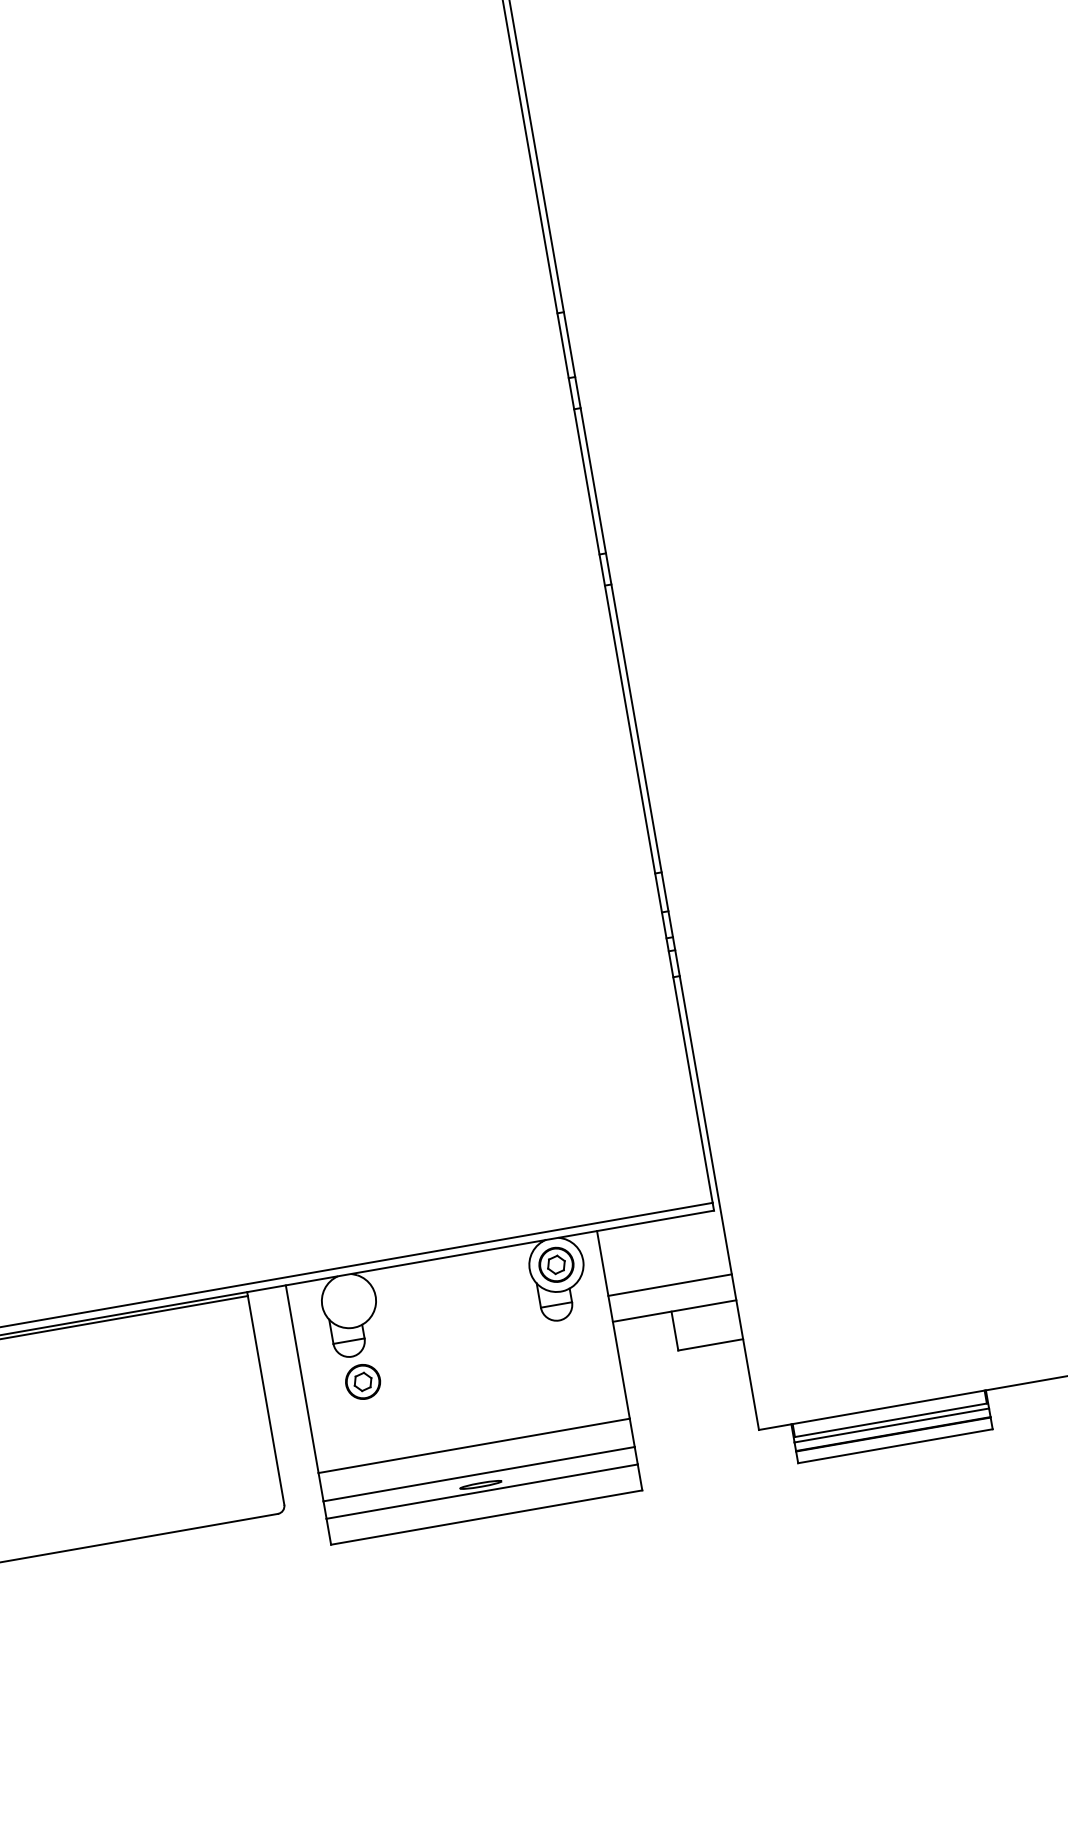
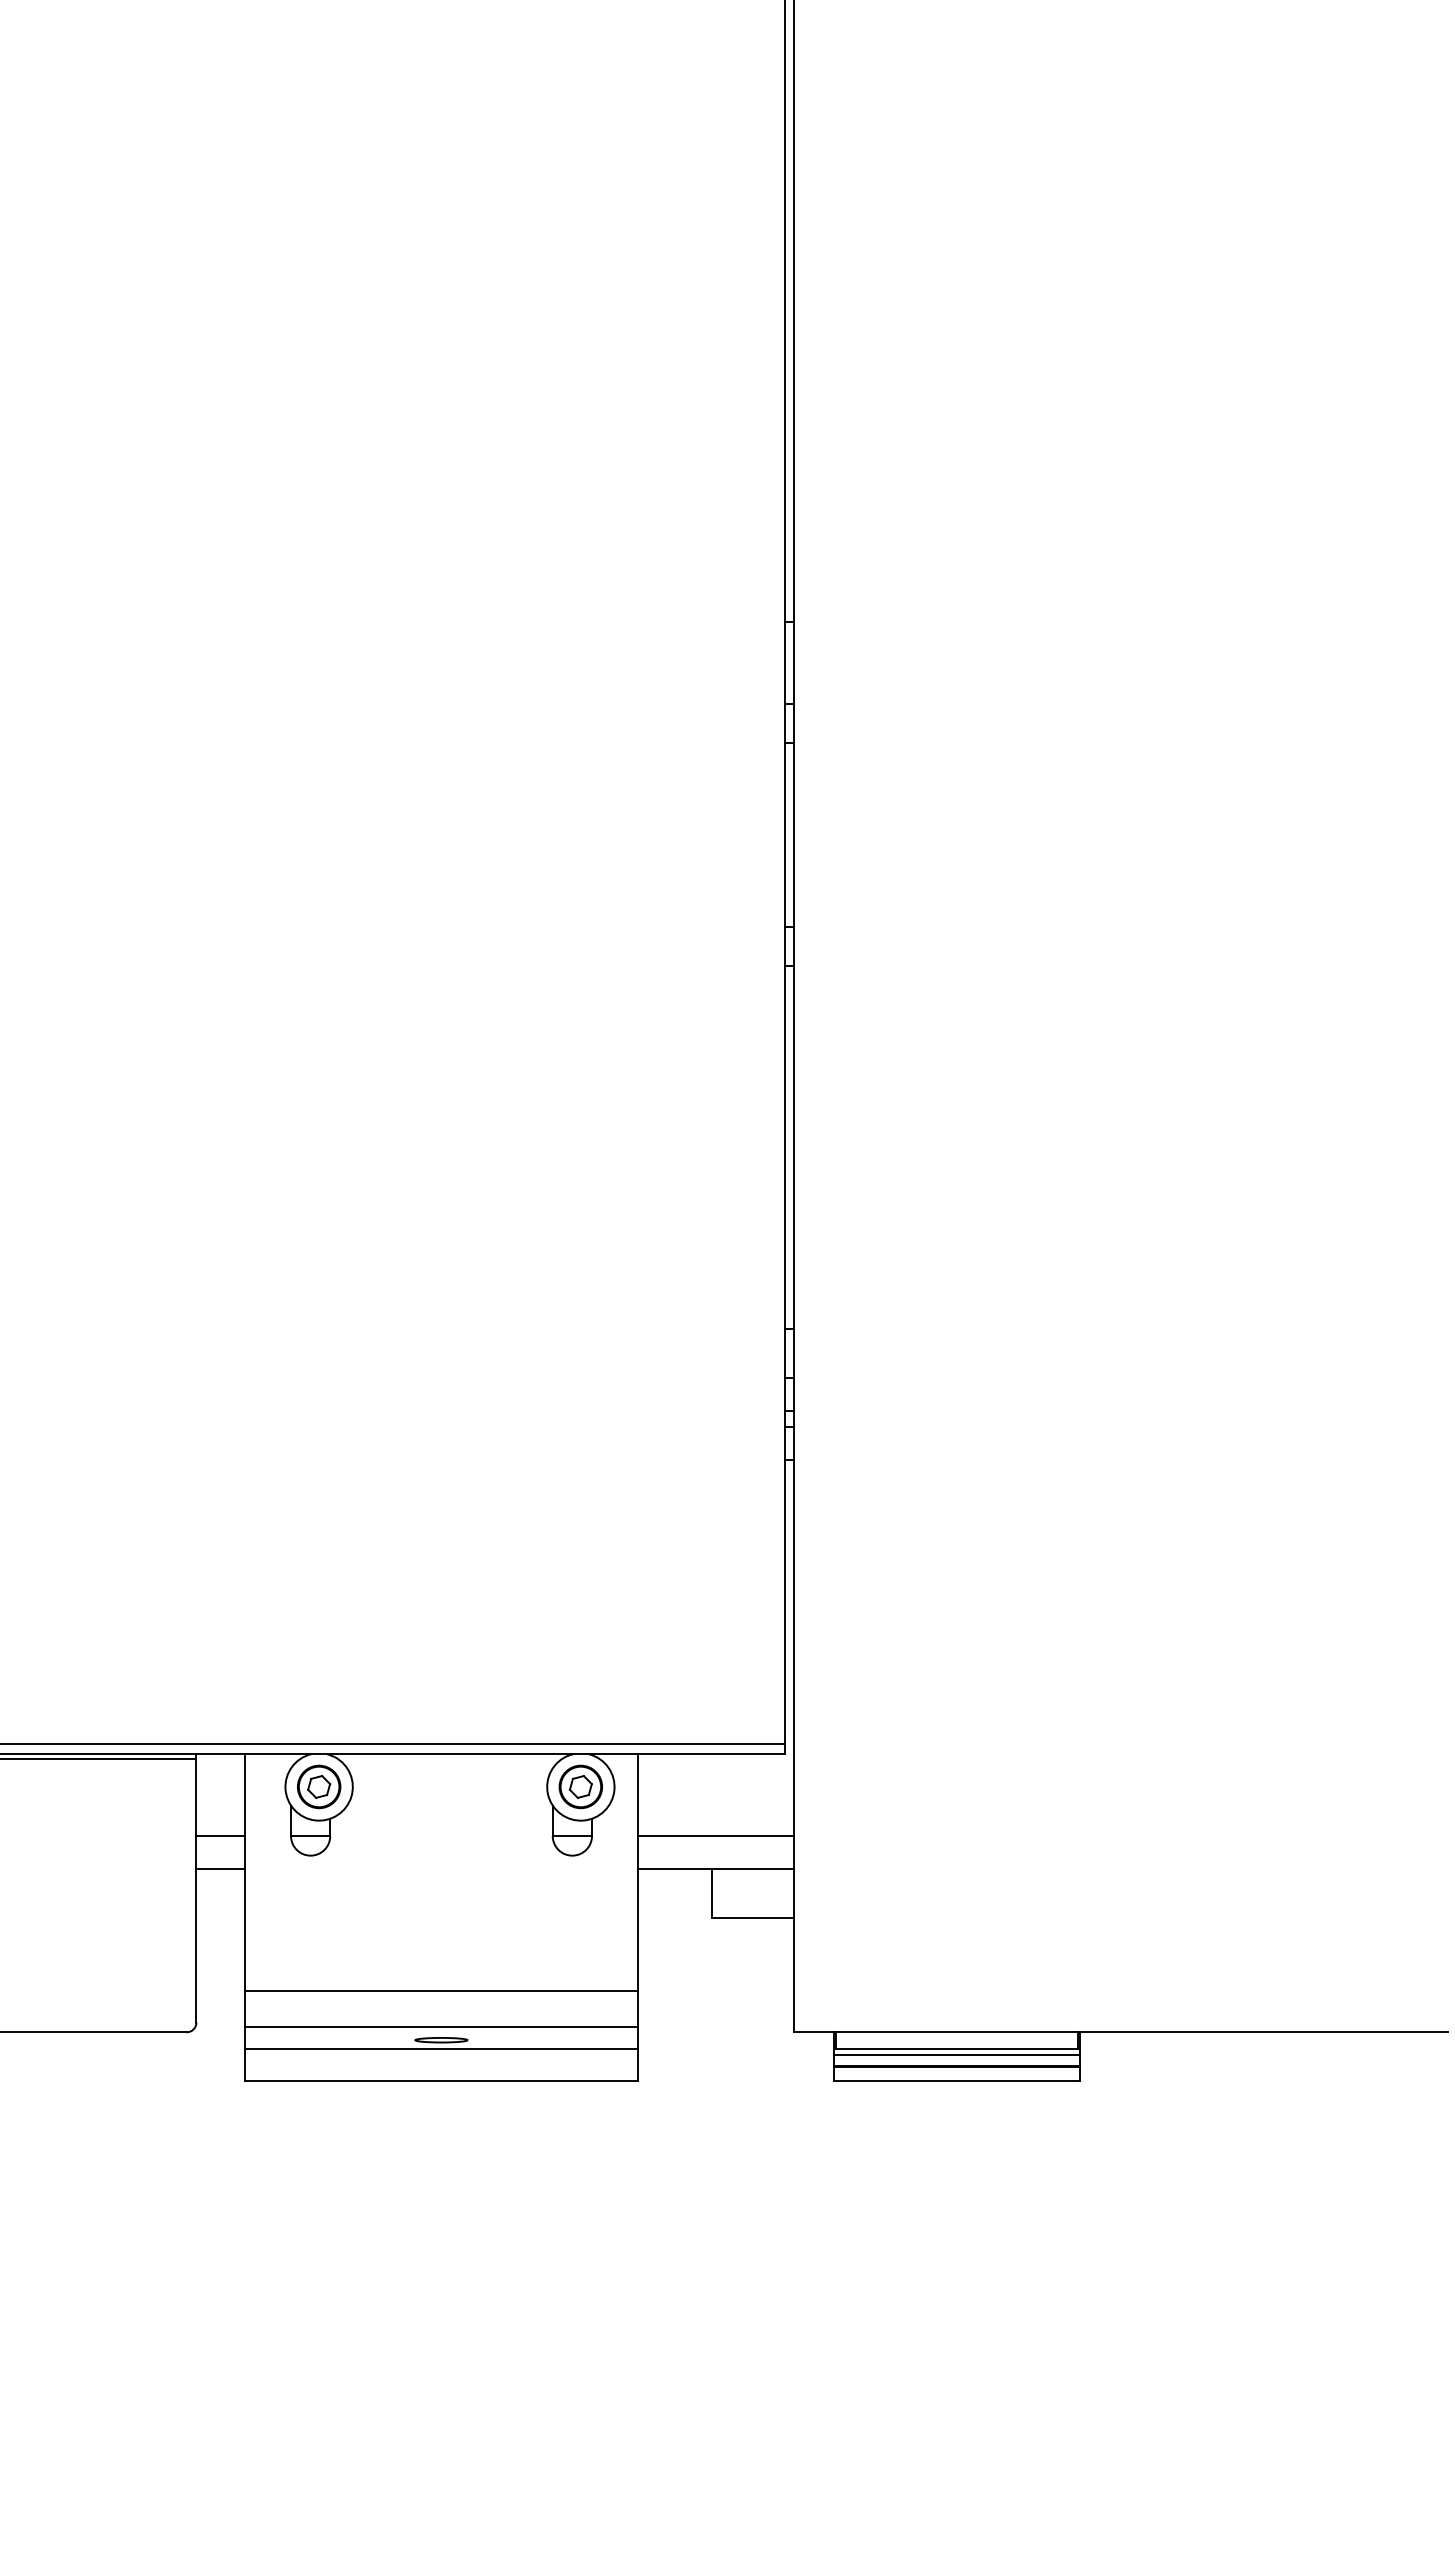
line: (277, 1354) -> (220, 1836), added
line: (282, 1379) -> (220, 1868), added
part: (363, 1381) -> (319, 1786), moved

